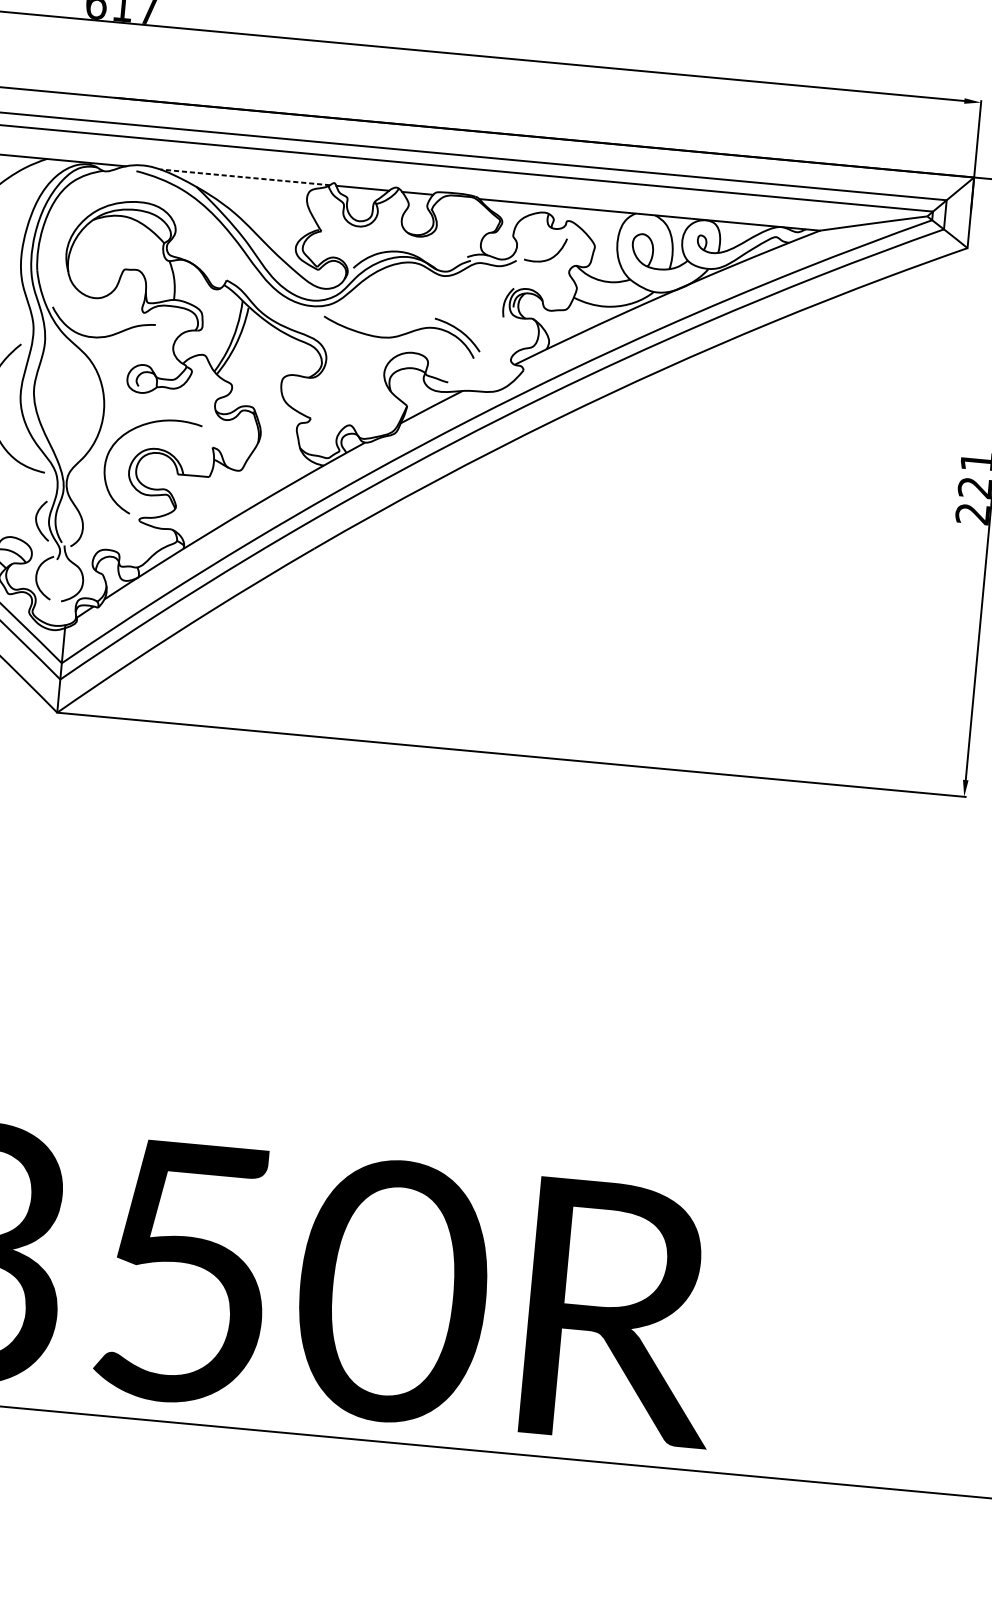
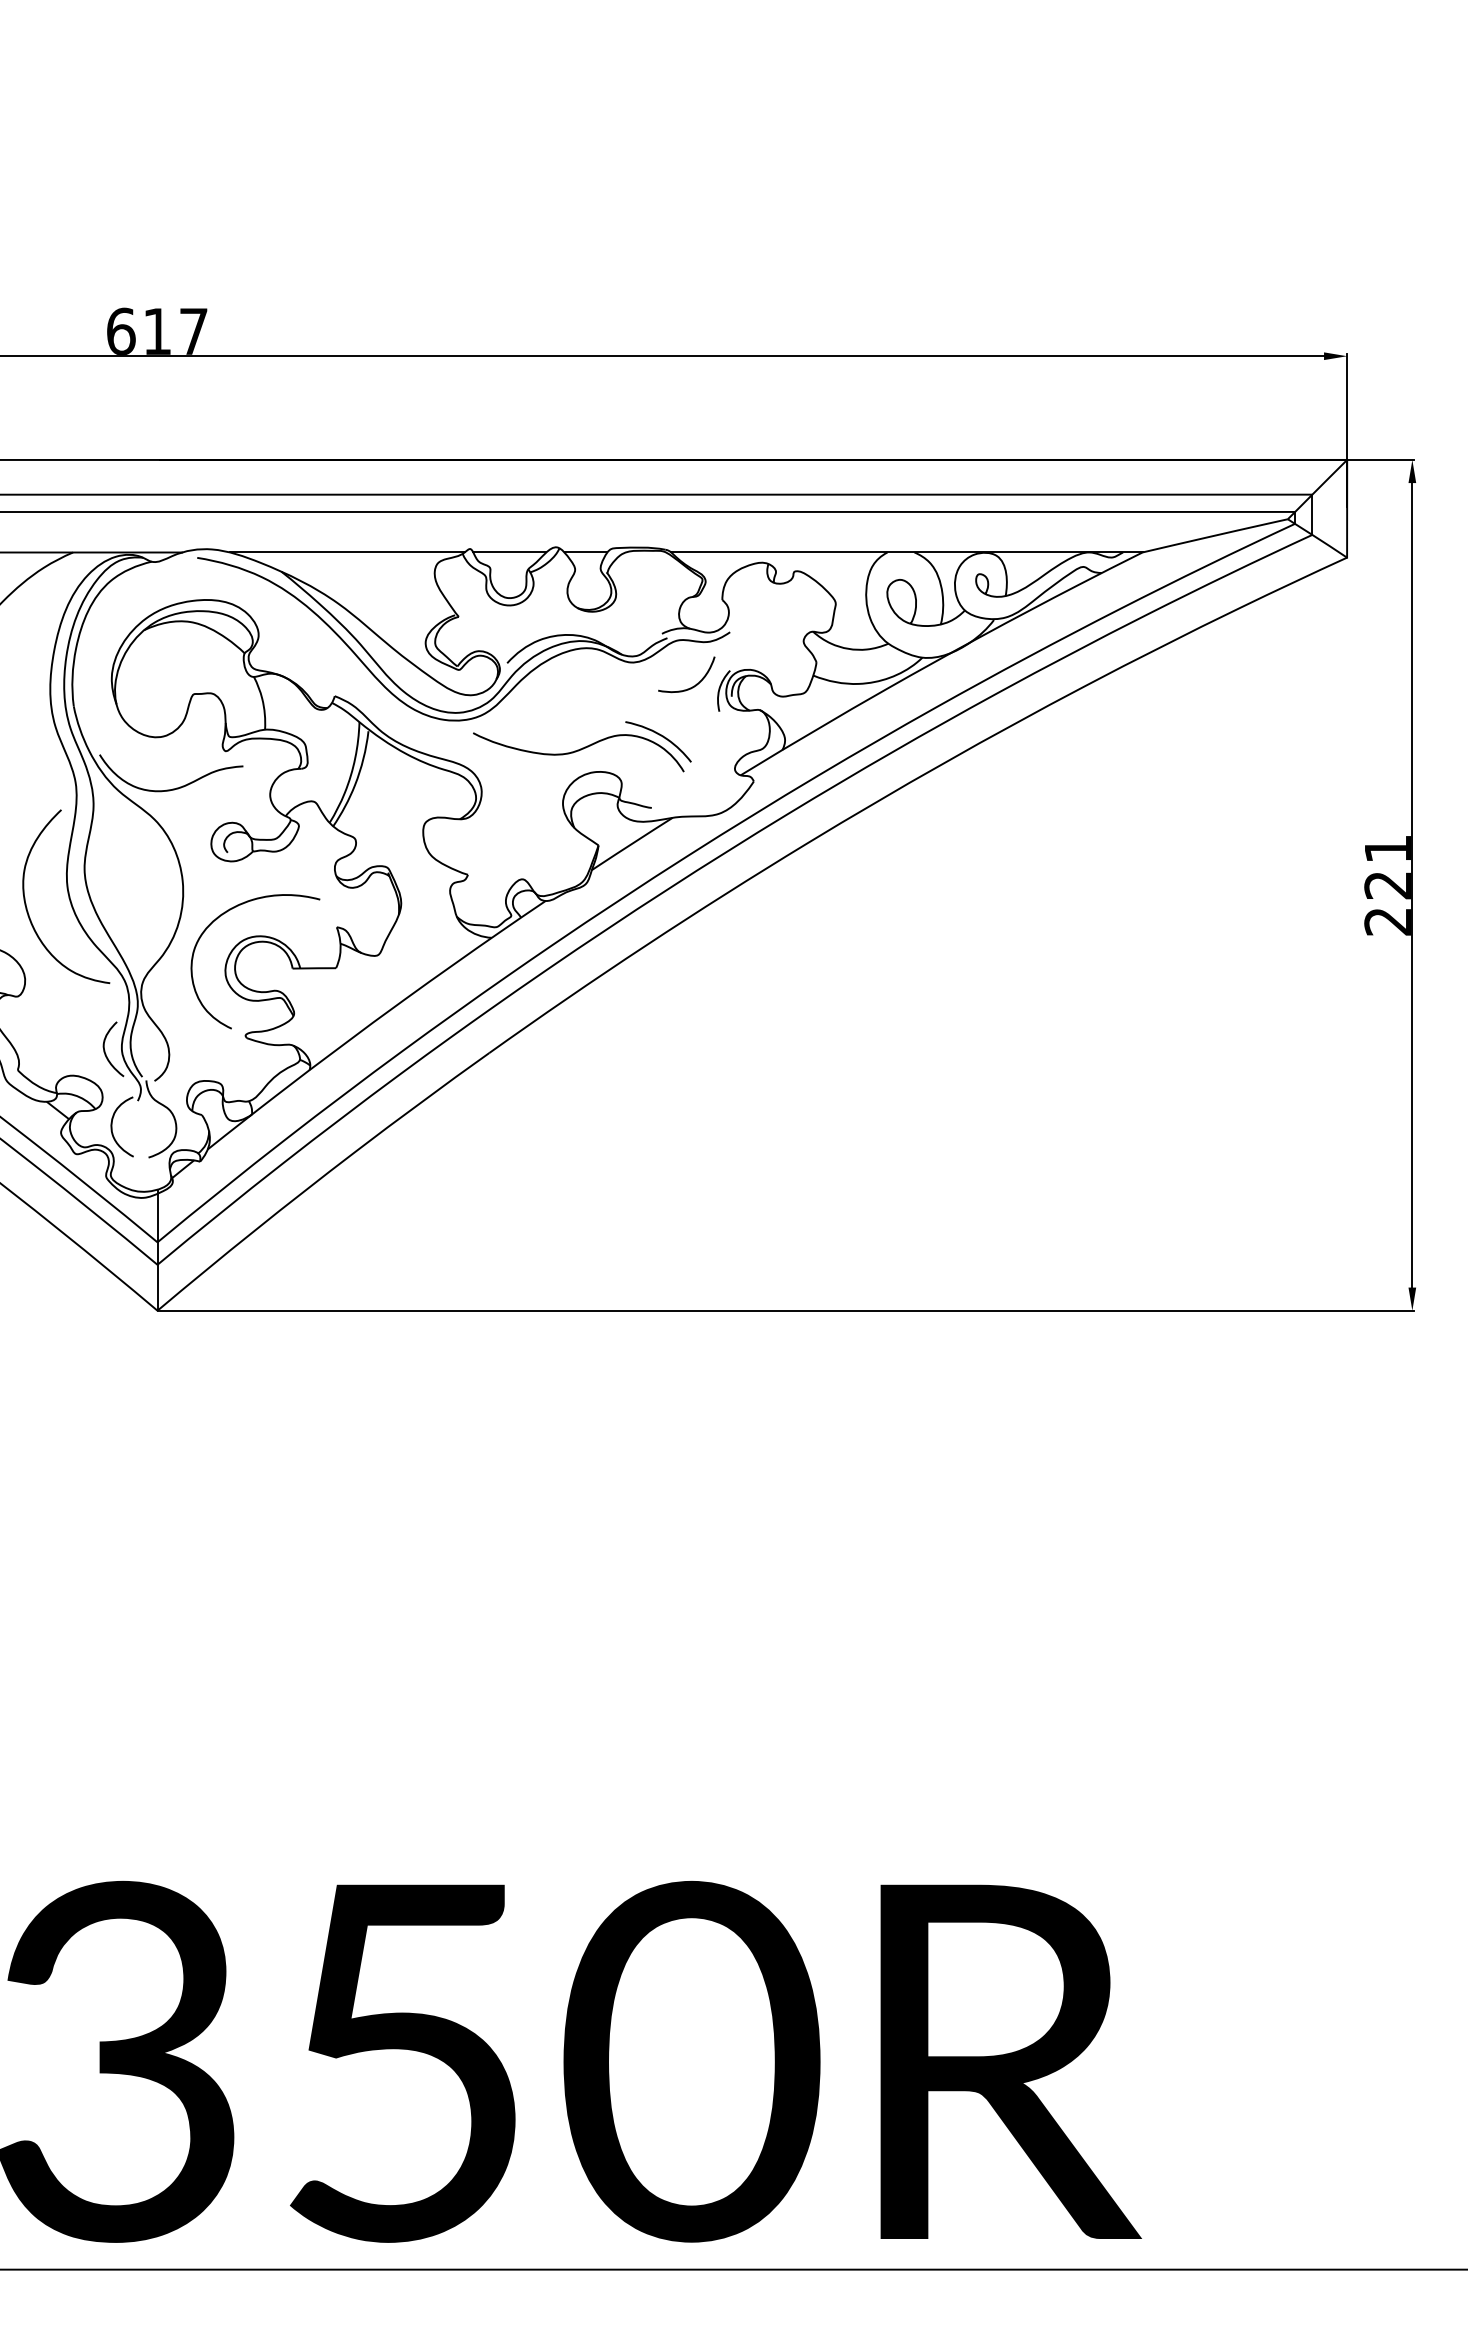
line: (244, 177) -> (346, 552), dashed -> solid
curve: (549, 258) -> (693, 685), moved

